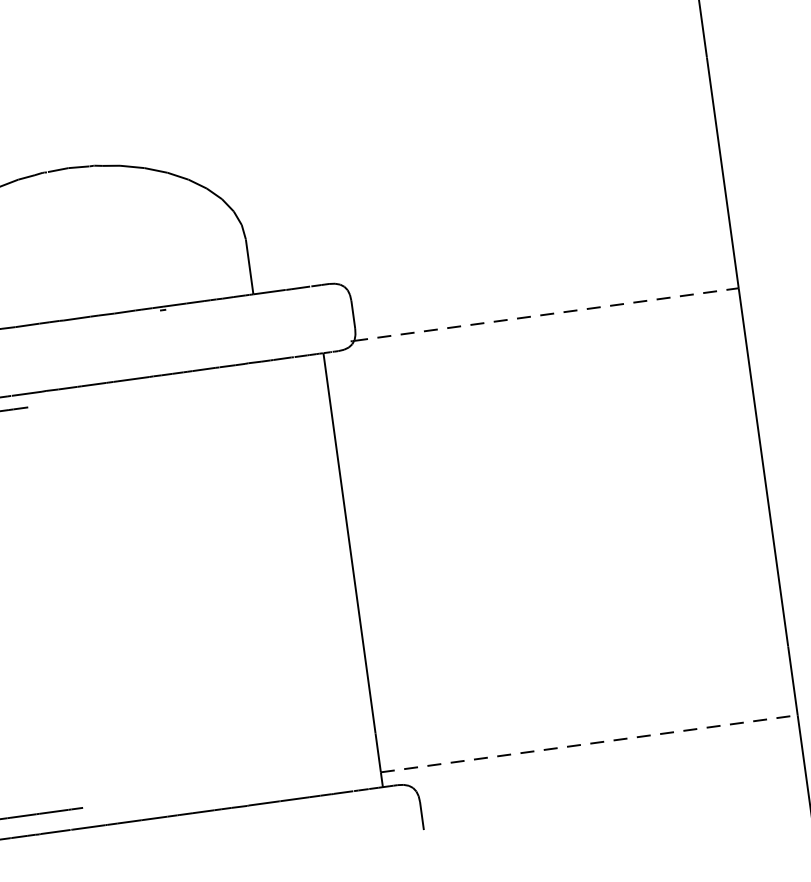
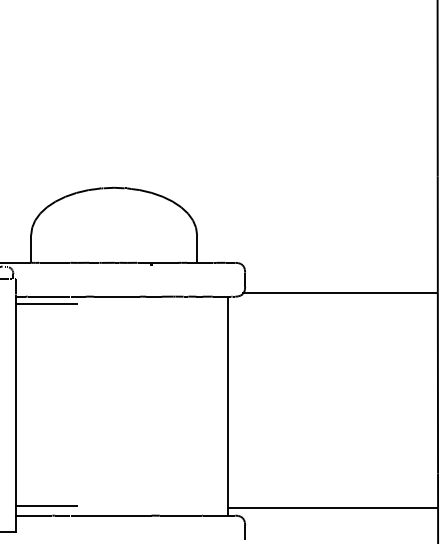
line: (545, 314) -> (340, 292), dashed -> solid
line: (590, 744) -> (333, 508), dashed -> solid

